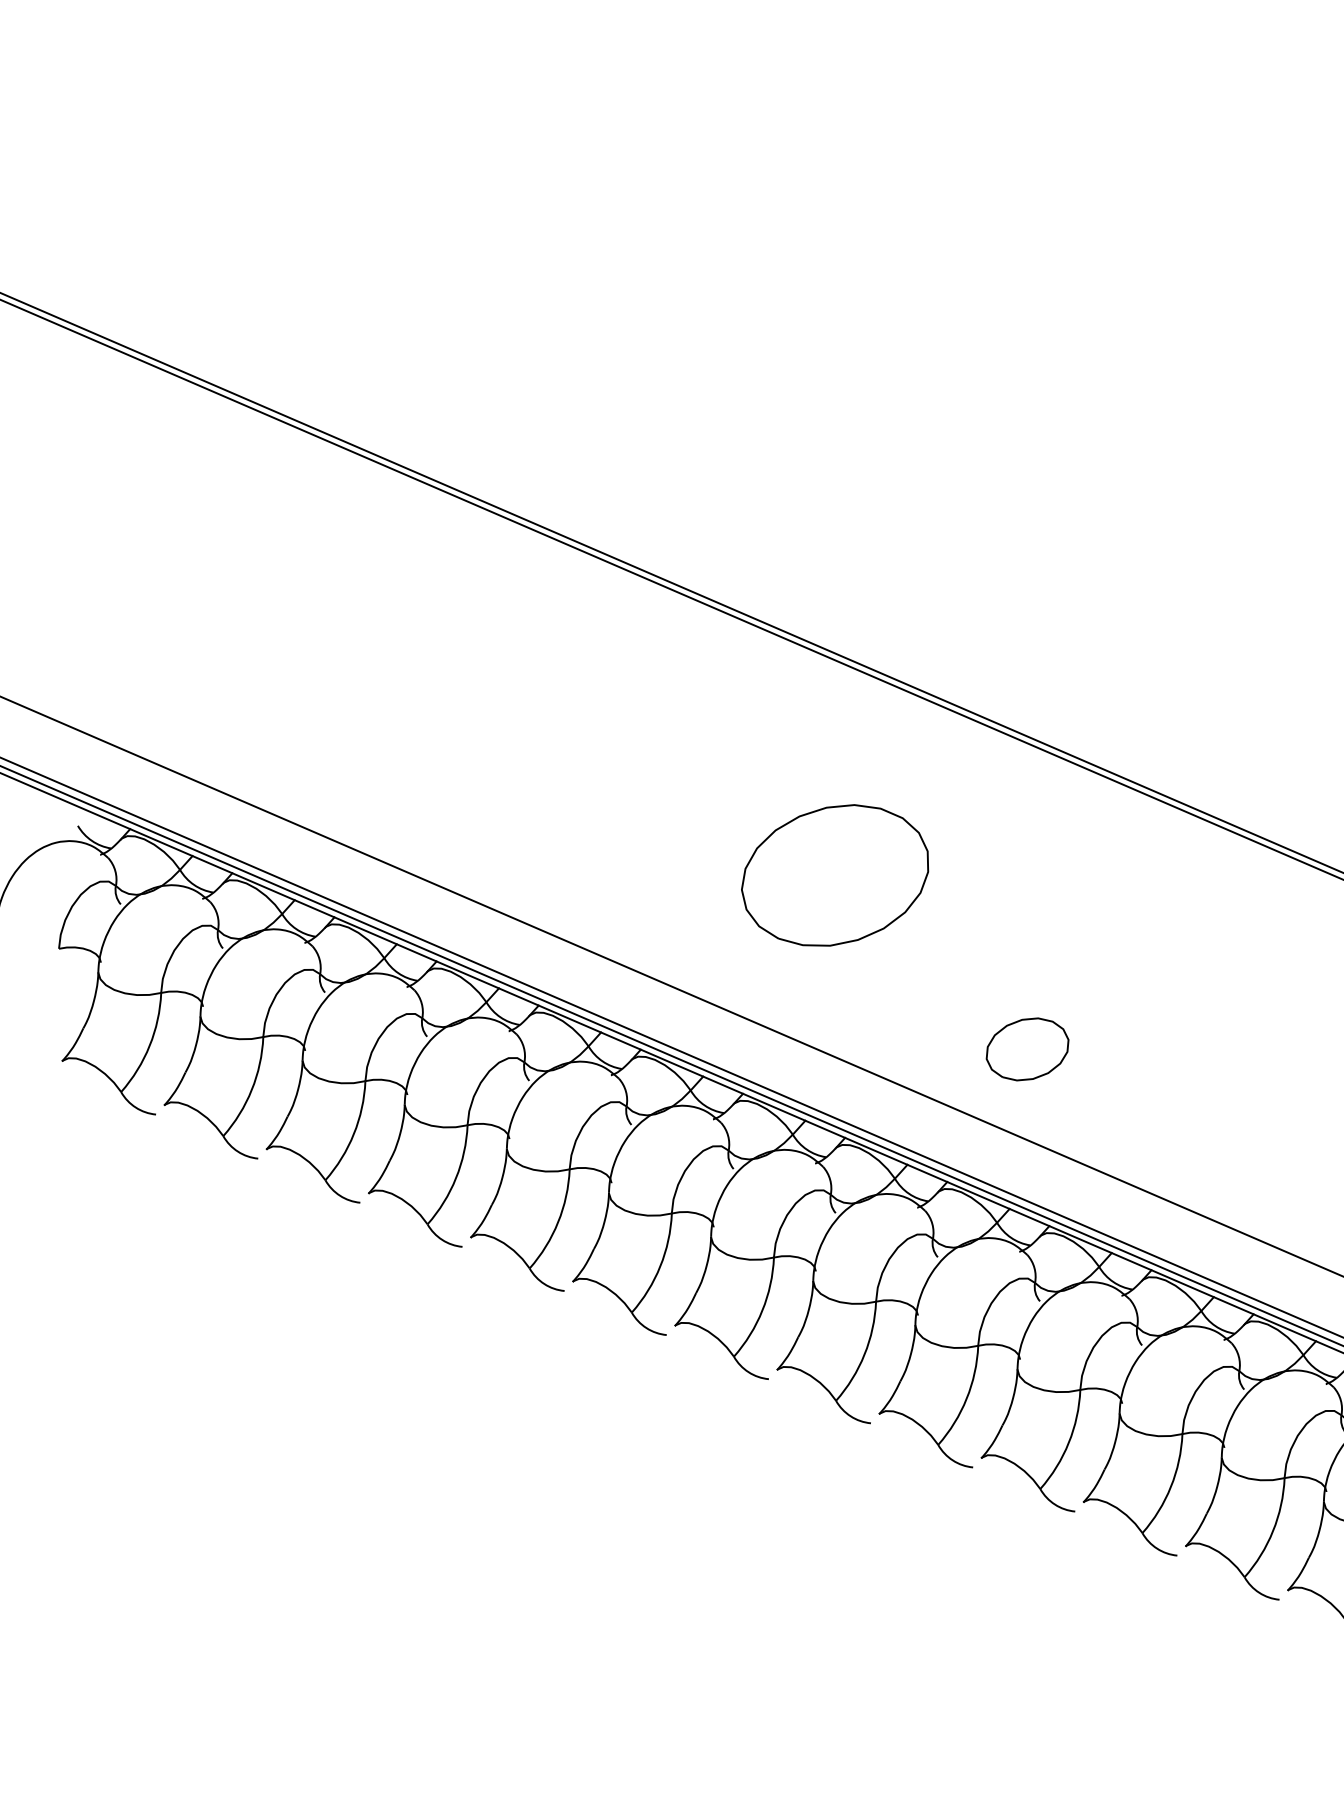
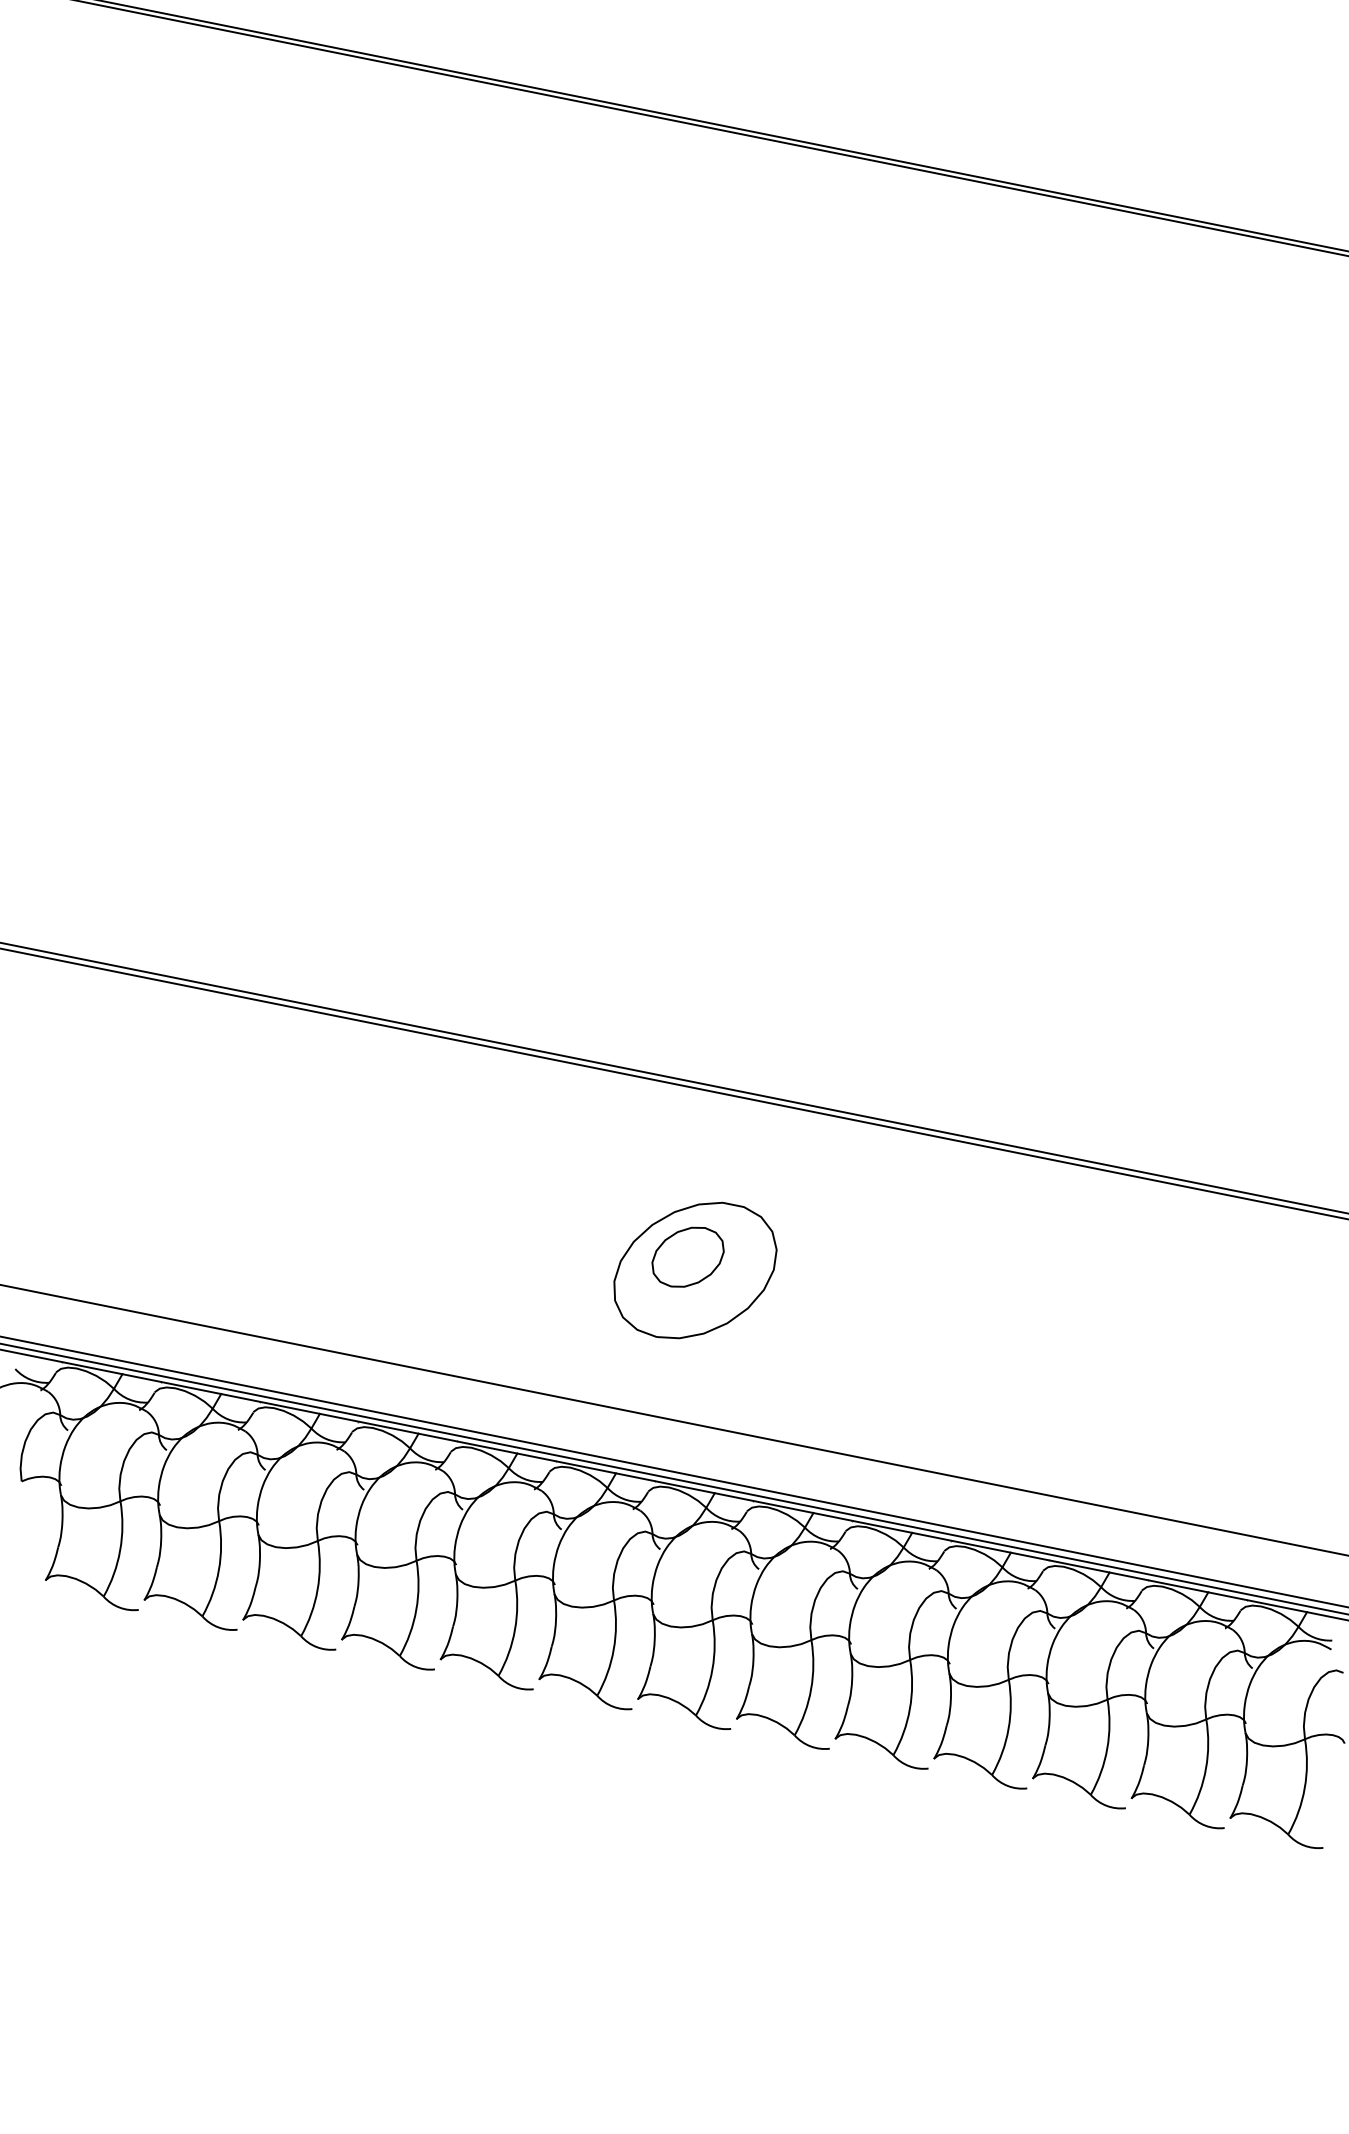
part: (1027, 1048) -> (687, 1256), moved

